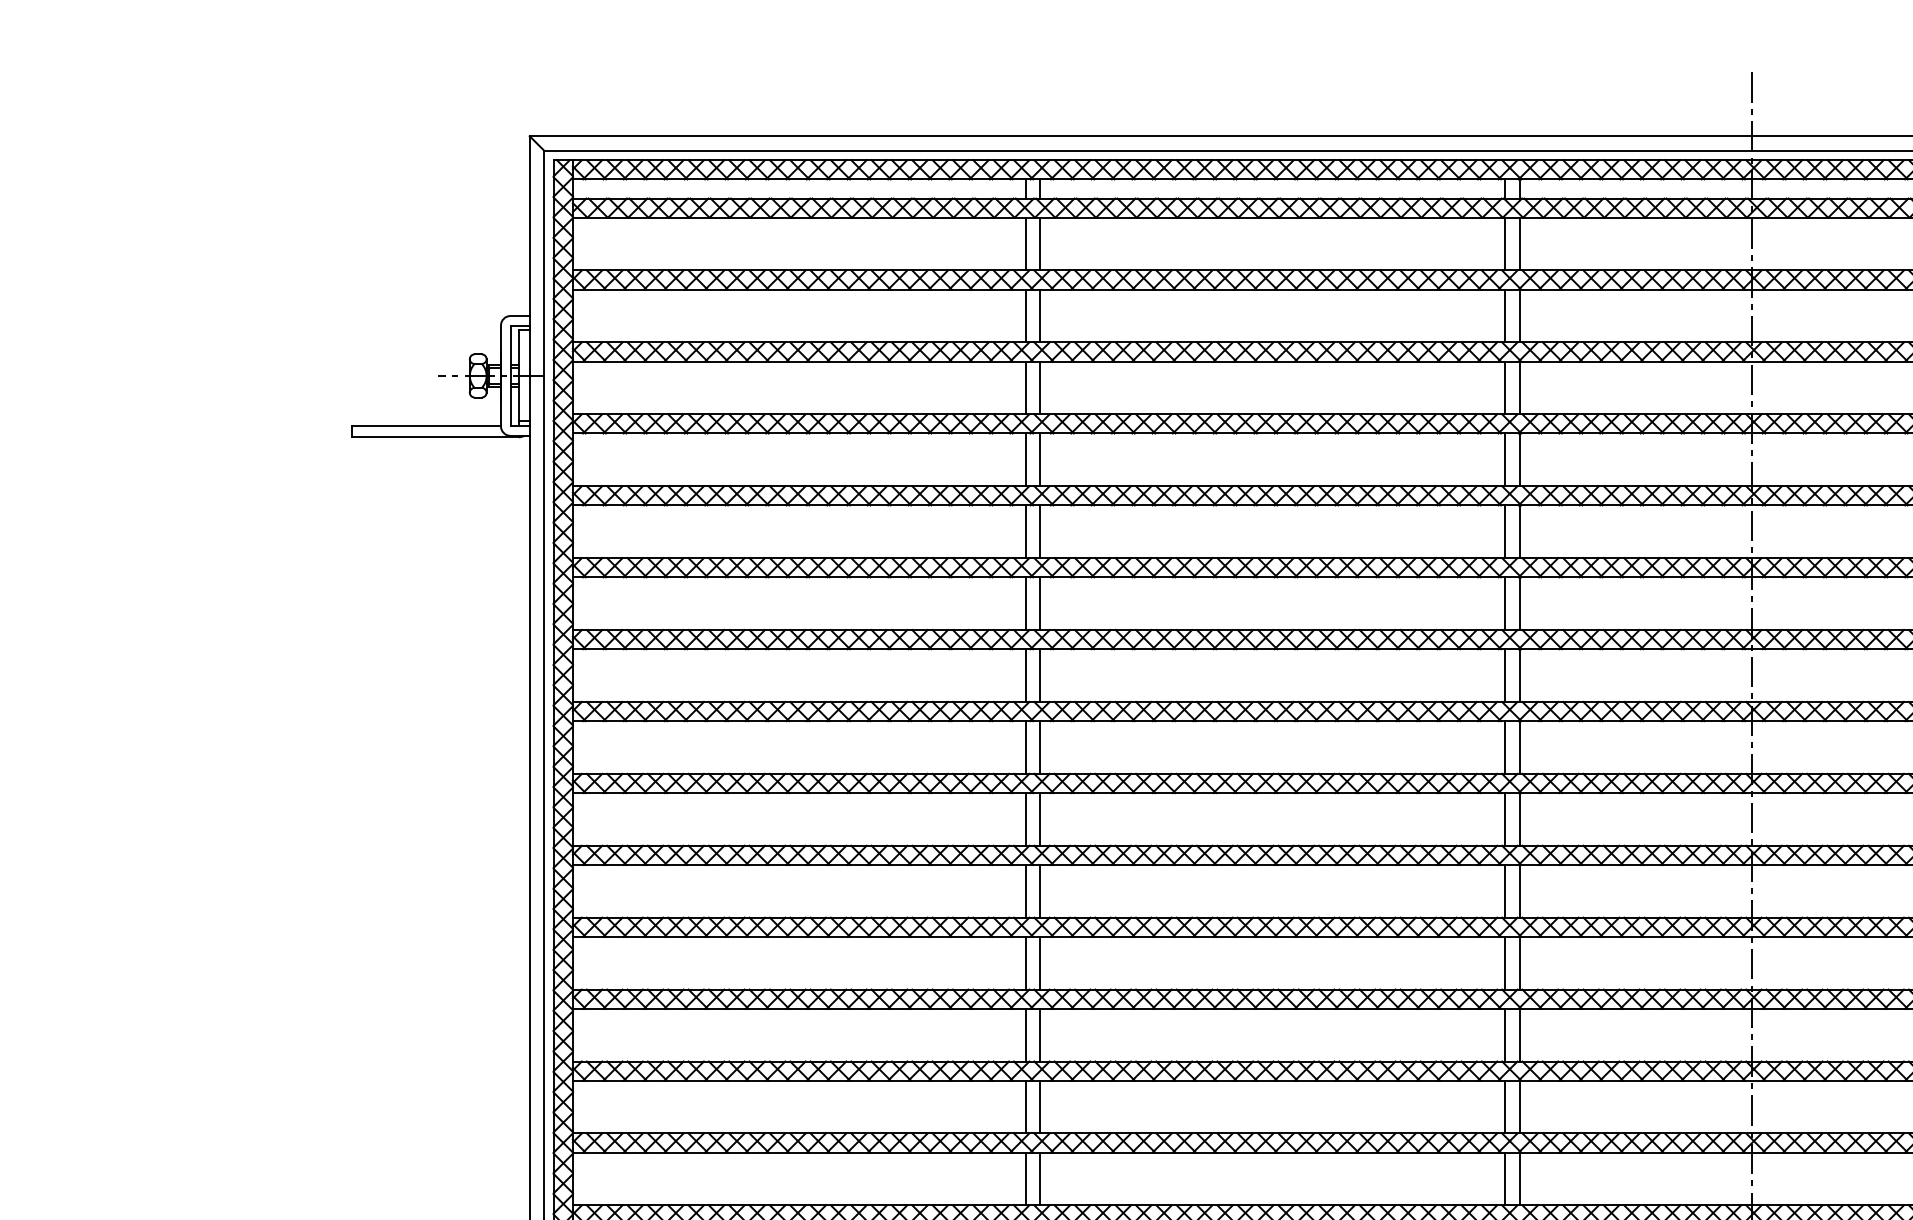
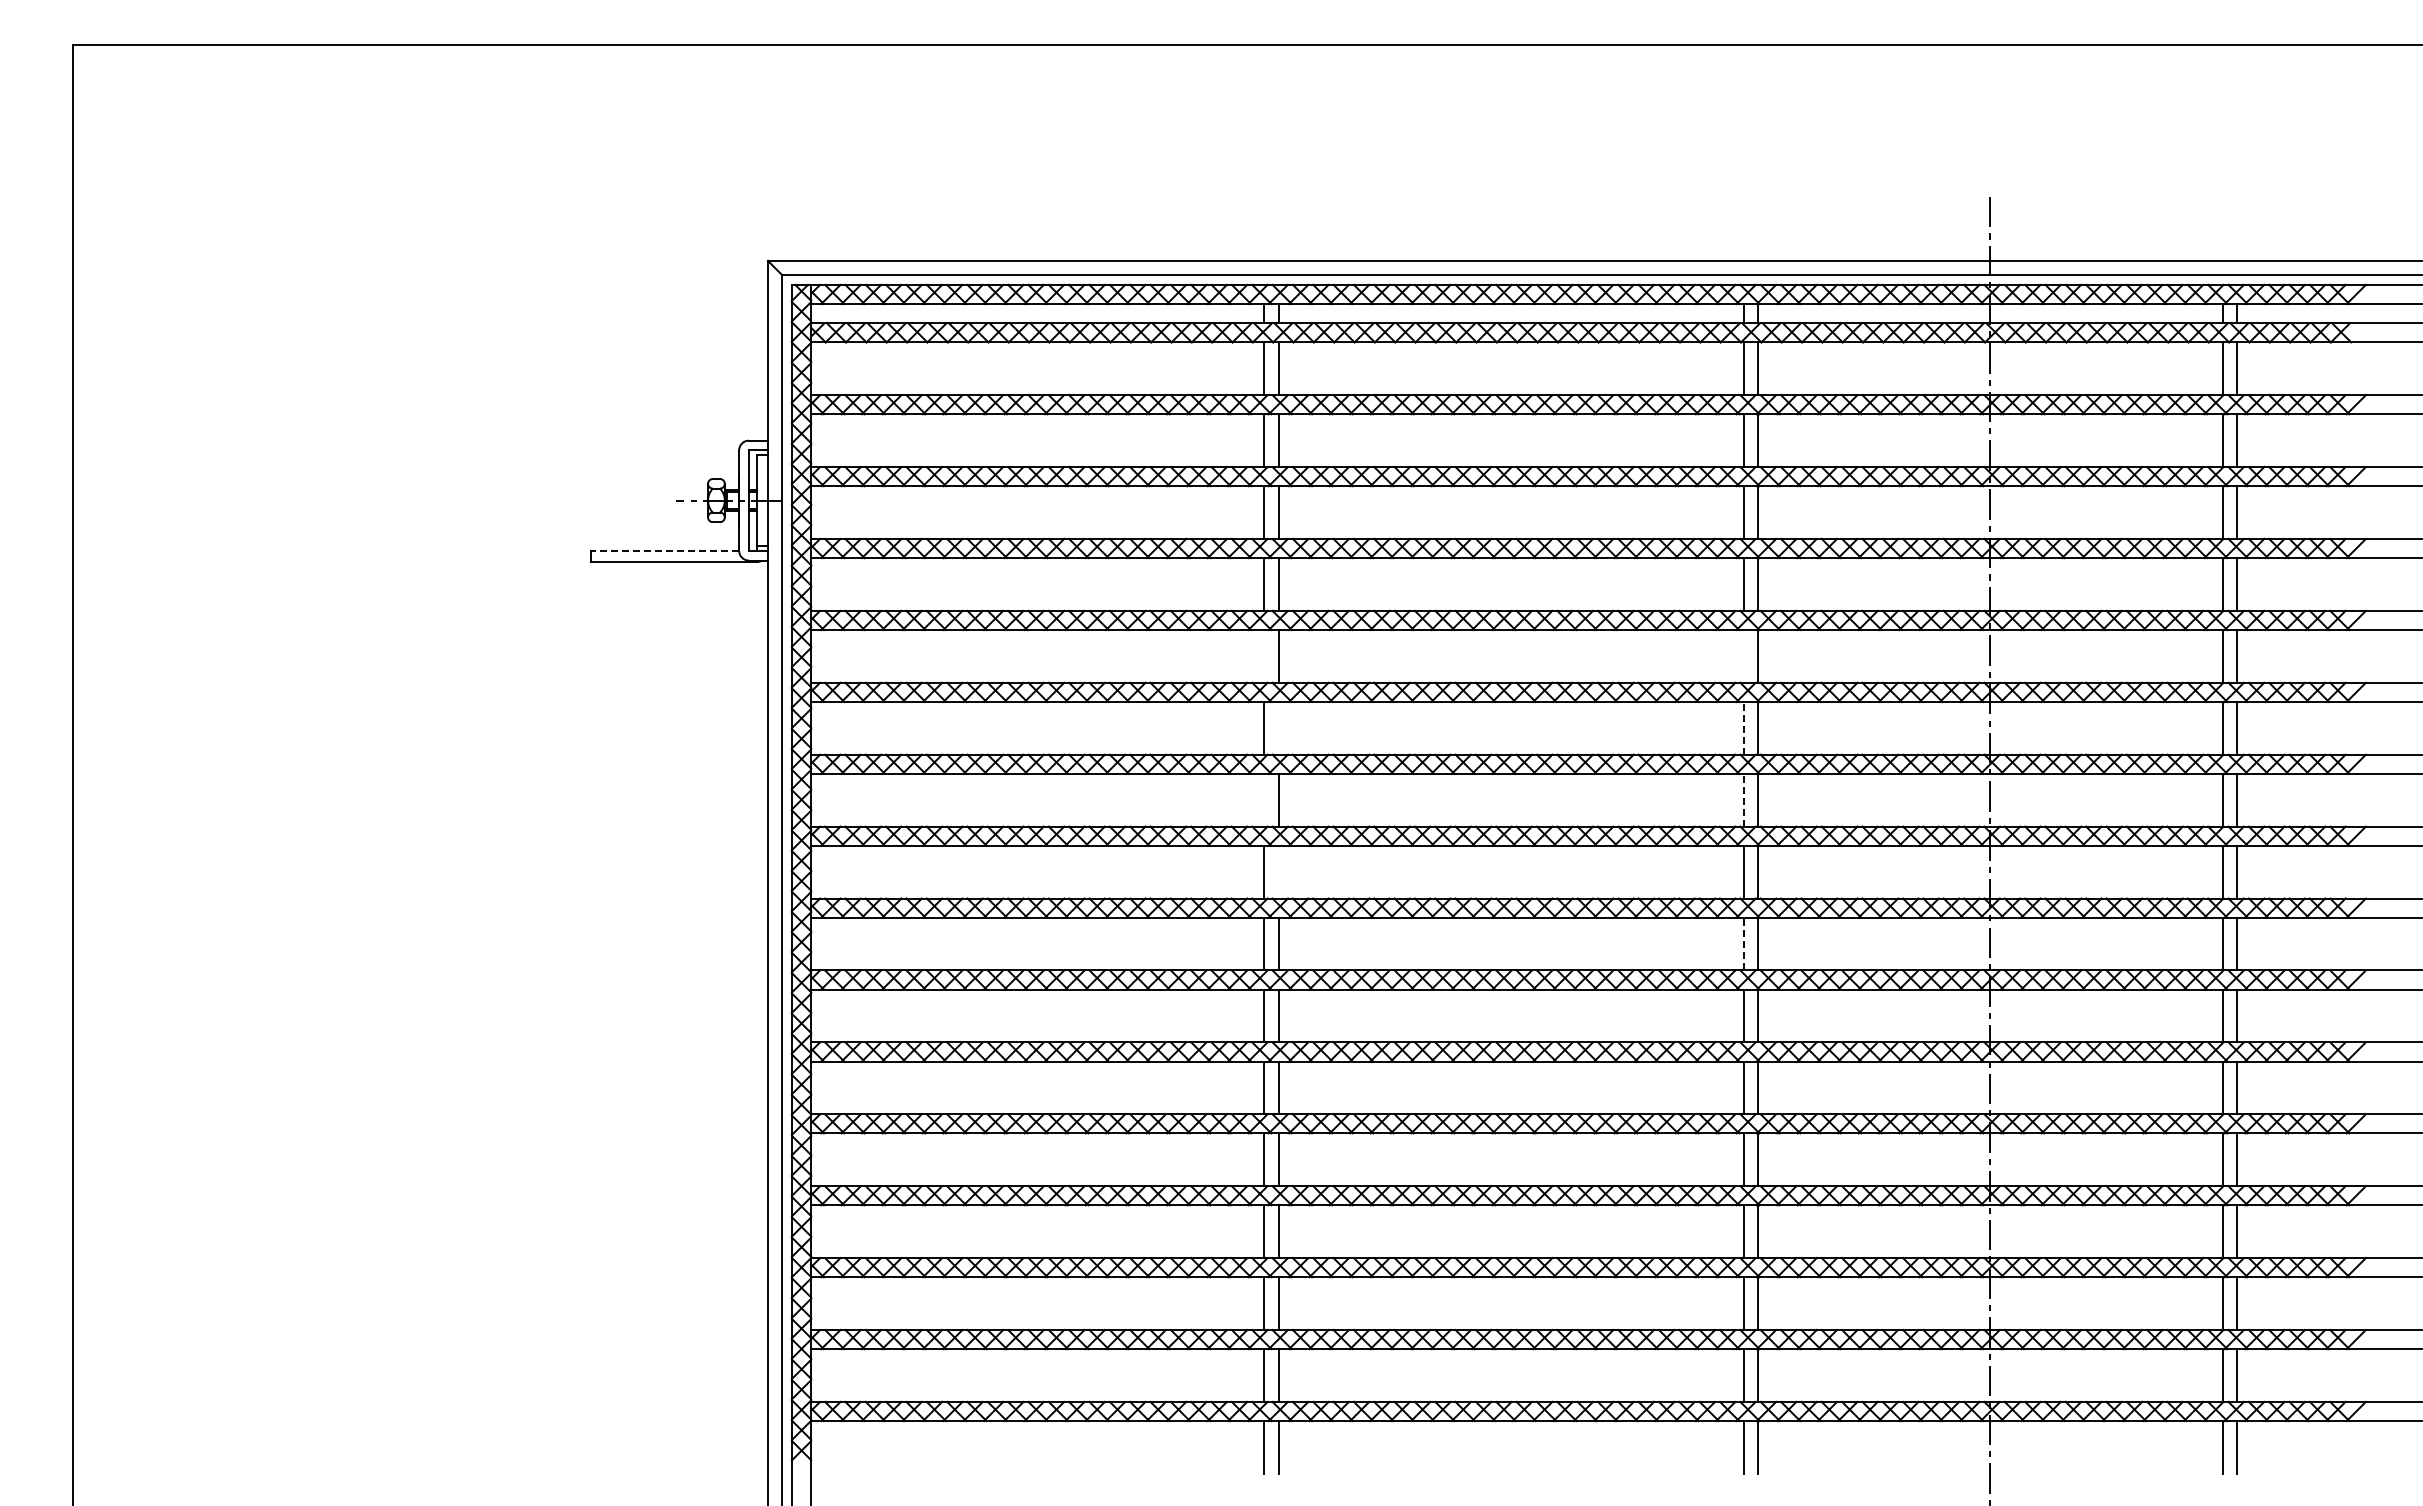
line: (426, 425) -> (664, 550), solid -> dashed
line: (1026, 531) -> (1264, 656), removed
line: (1505, 531) -> (1743, 656), removed
line: (1040, 602) -> (1278, 727), removed
line: (1505, 602) -> (1743, 727), solid -> dashed
line: (1026, 674) -> (1264, 799), removed
line: (1505, 674) -> (1743, 799), solid -> dashed
line: (1040, 746) -> (1278, 871), removed
line: (1505, 818) -> (1743, 943), solid -> dashed

